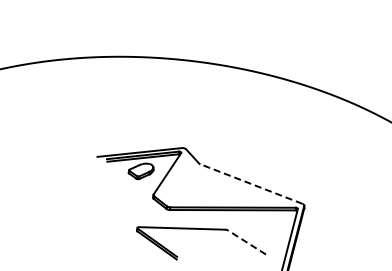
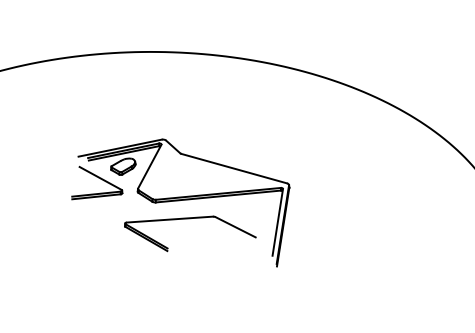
line: (251, 183) -> (234, 168), dashed -> solid
part: (113, 184) -> (97, 182), added
line: (246, 242) -> (235, 227), dashed -> solid

